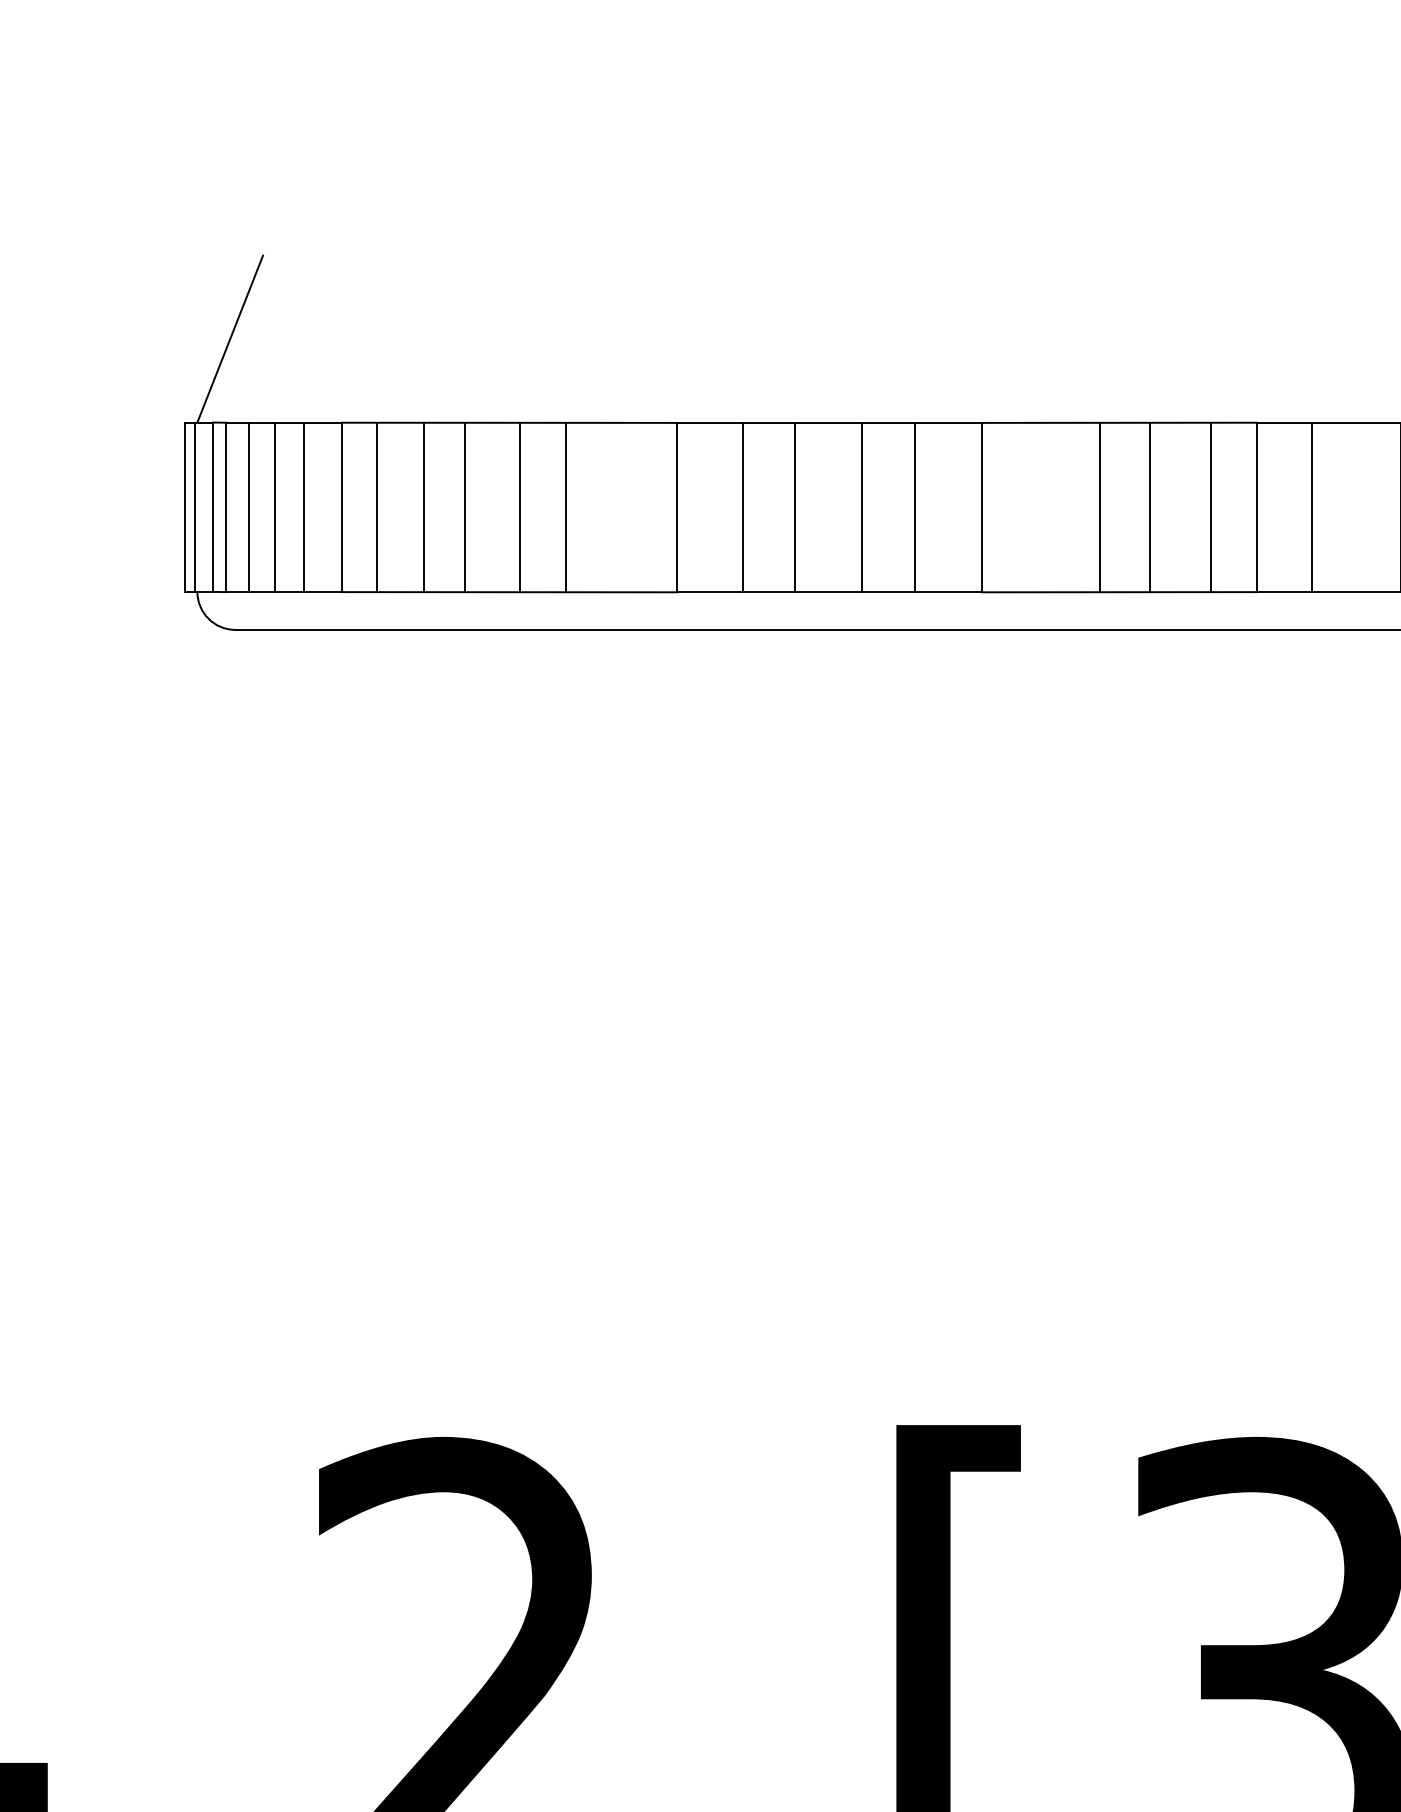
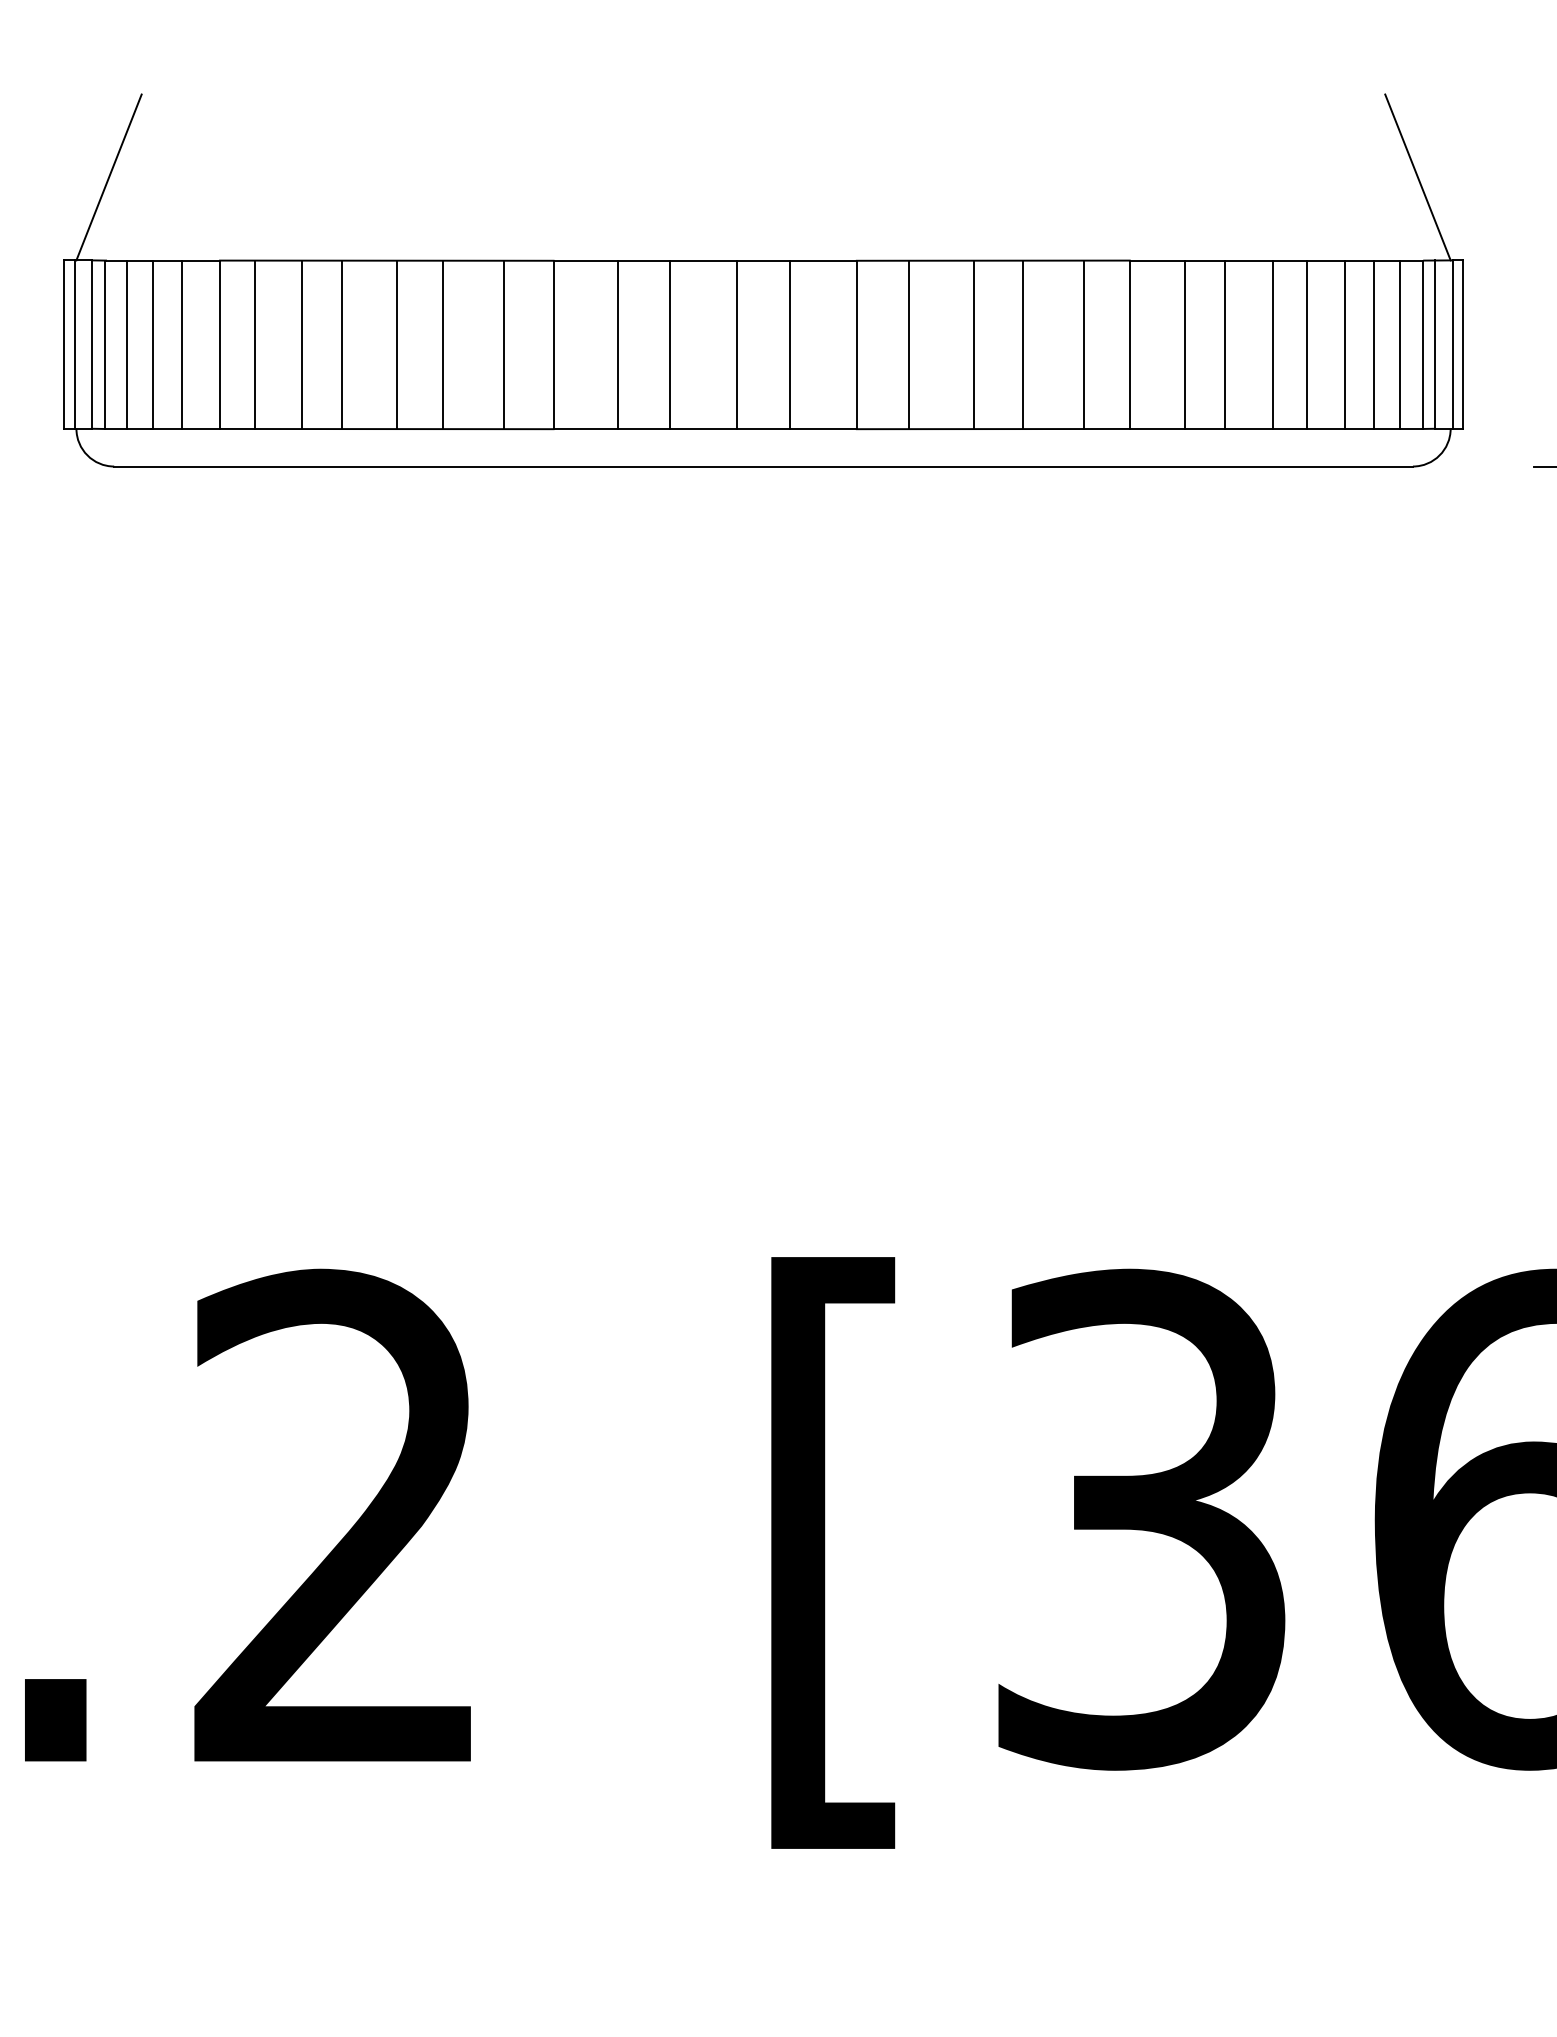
line: (627, 507) -> (504, 344), added
line: (1034, 507) -> (908, 344), added
line: (1352, 507) -> (1224, 344), added

